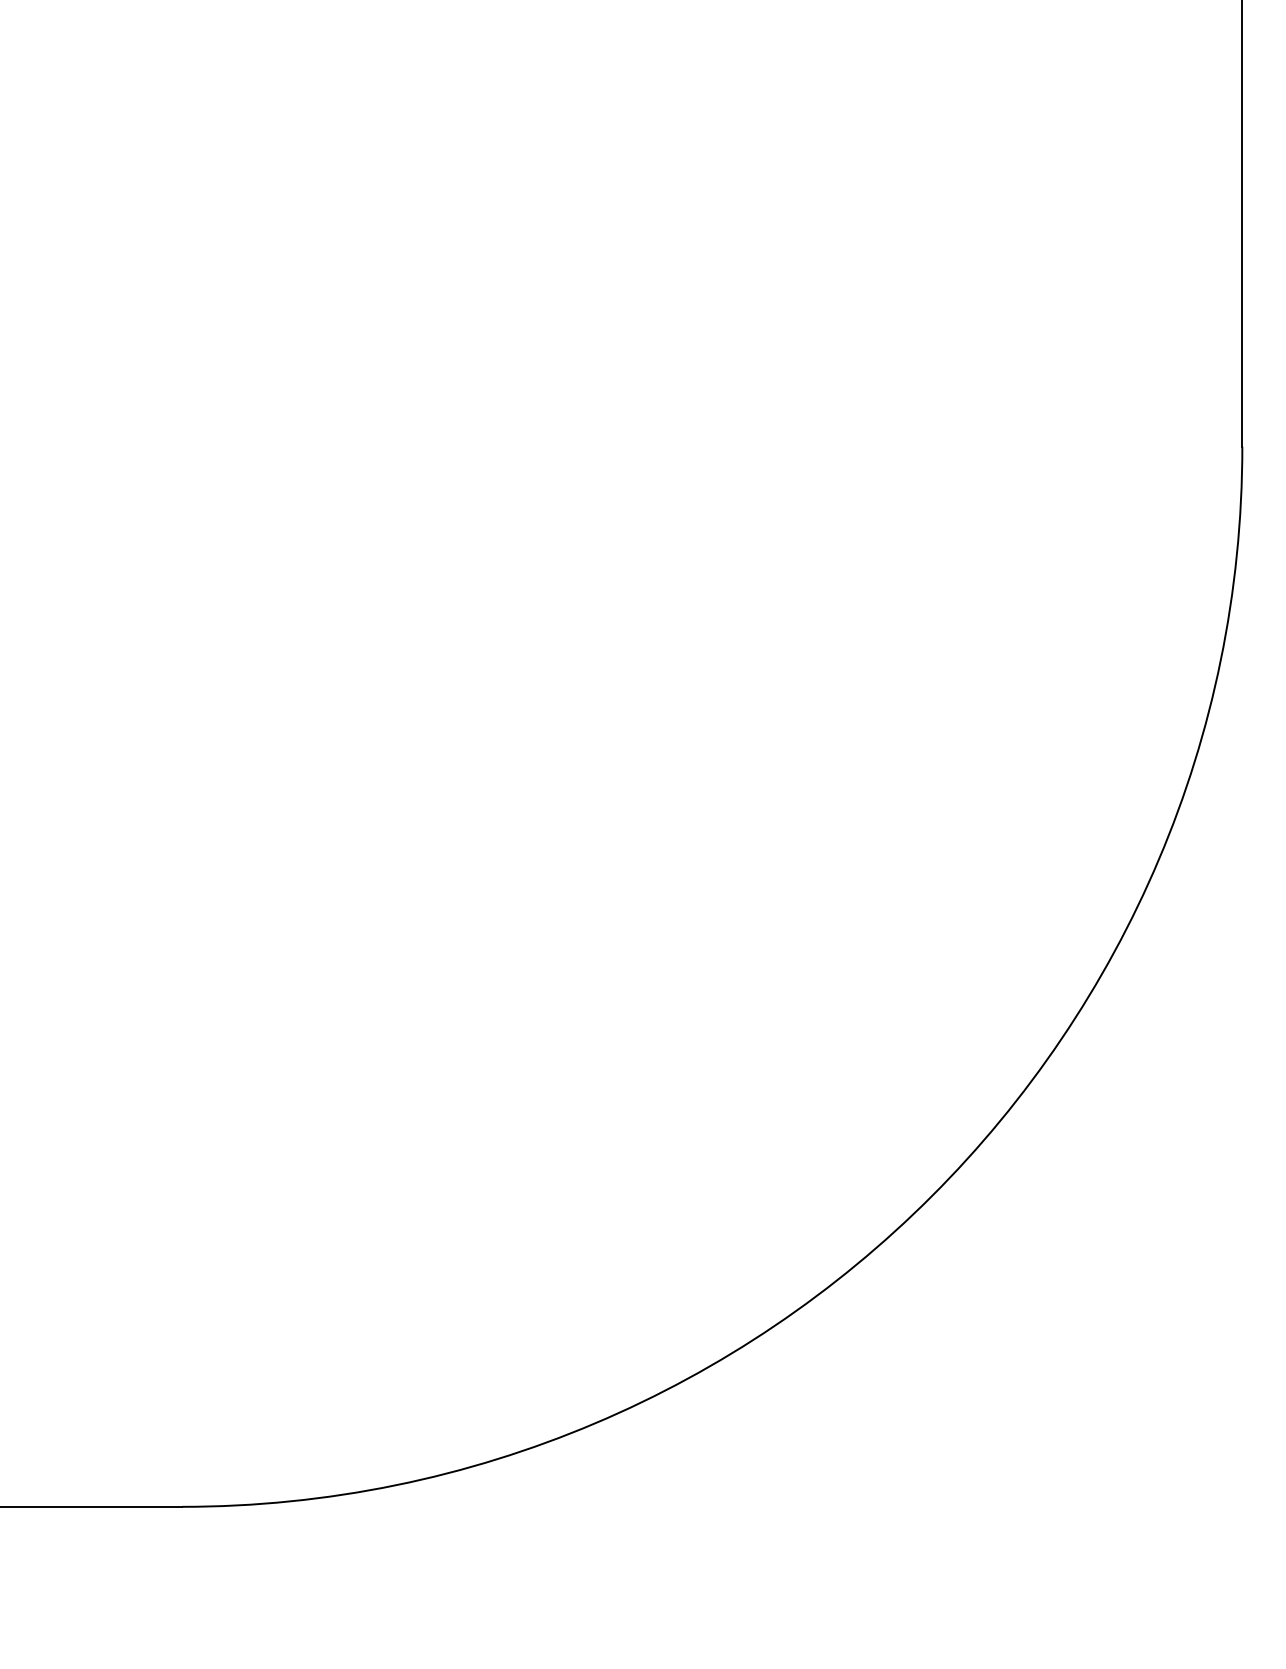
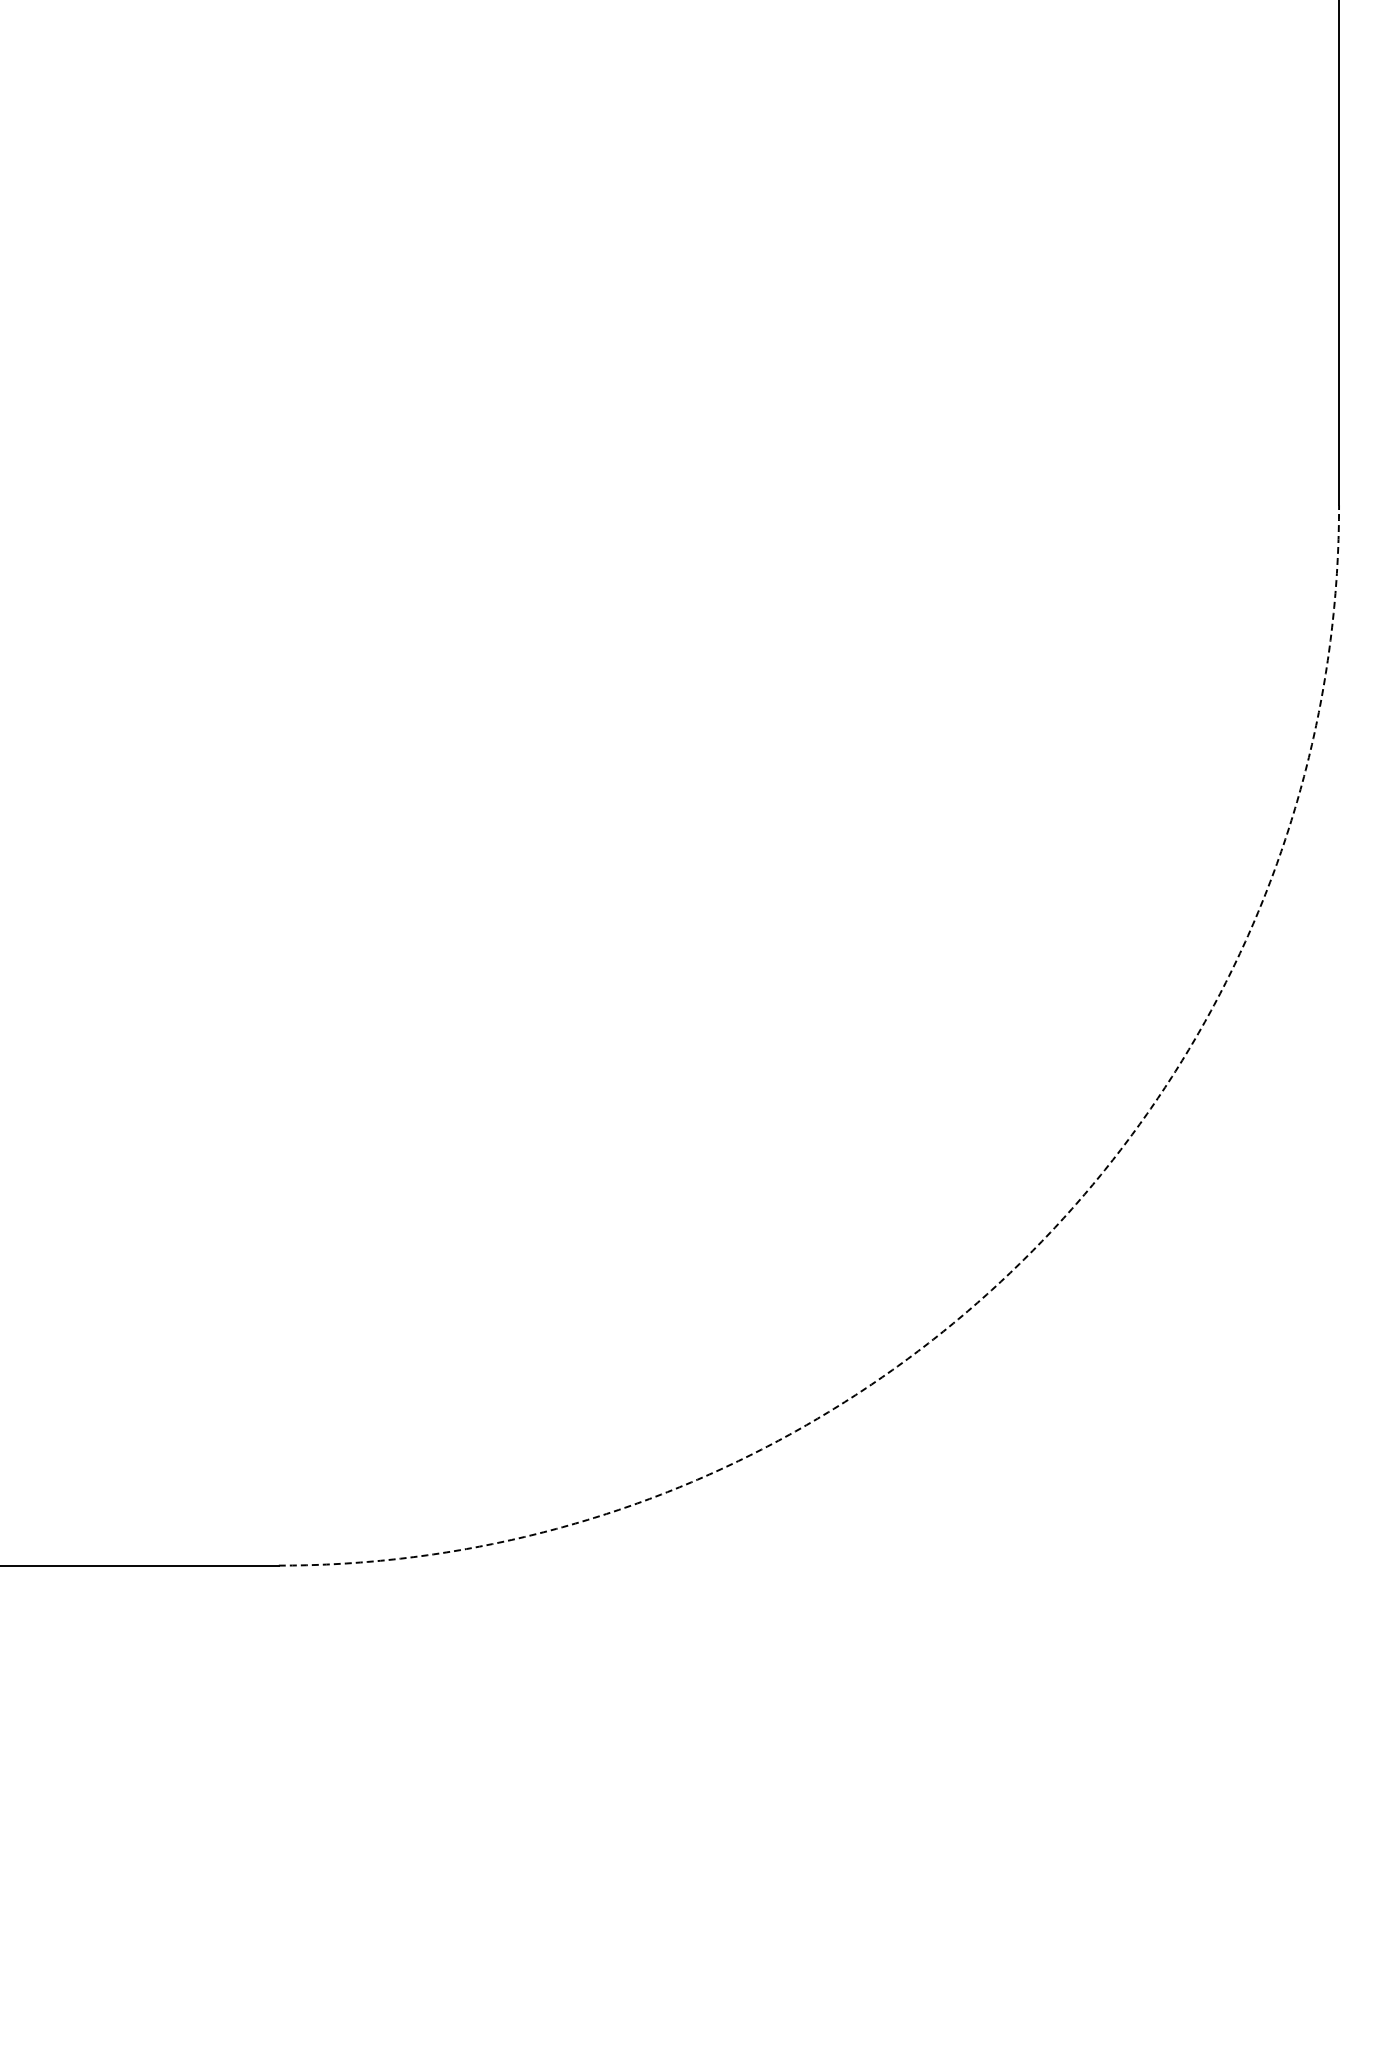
arc: (931, 1196) -> (1028, 1255), solid -> dashed

